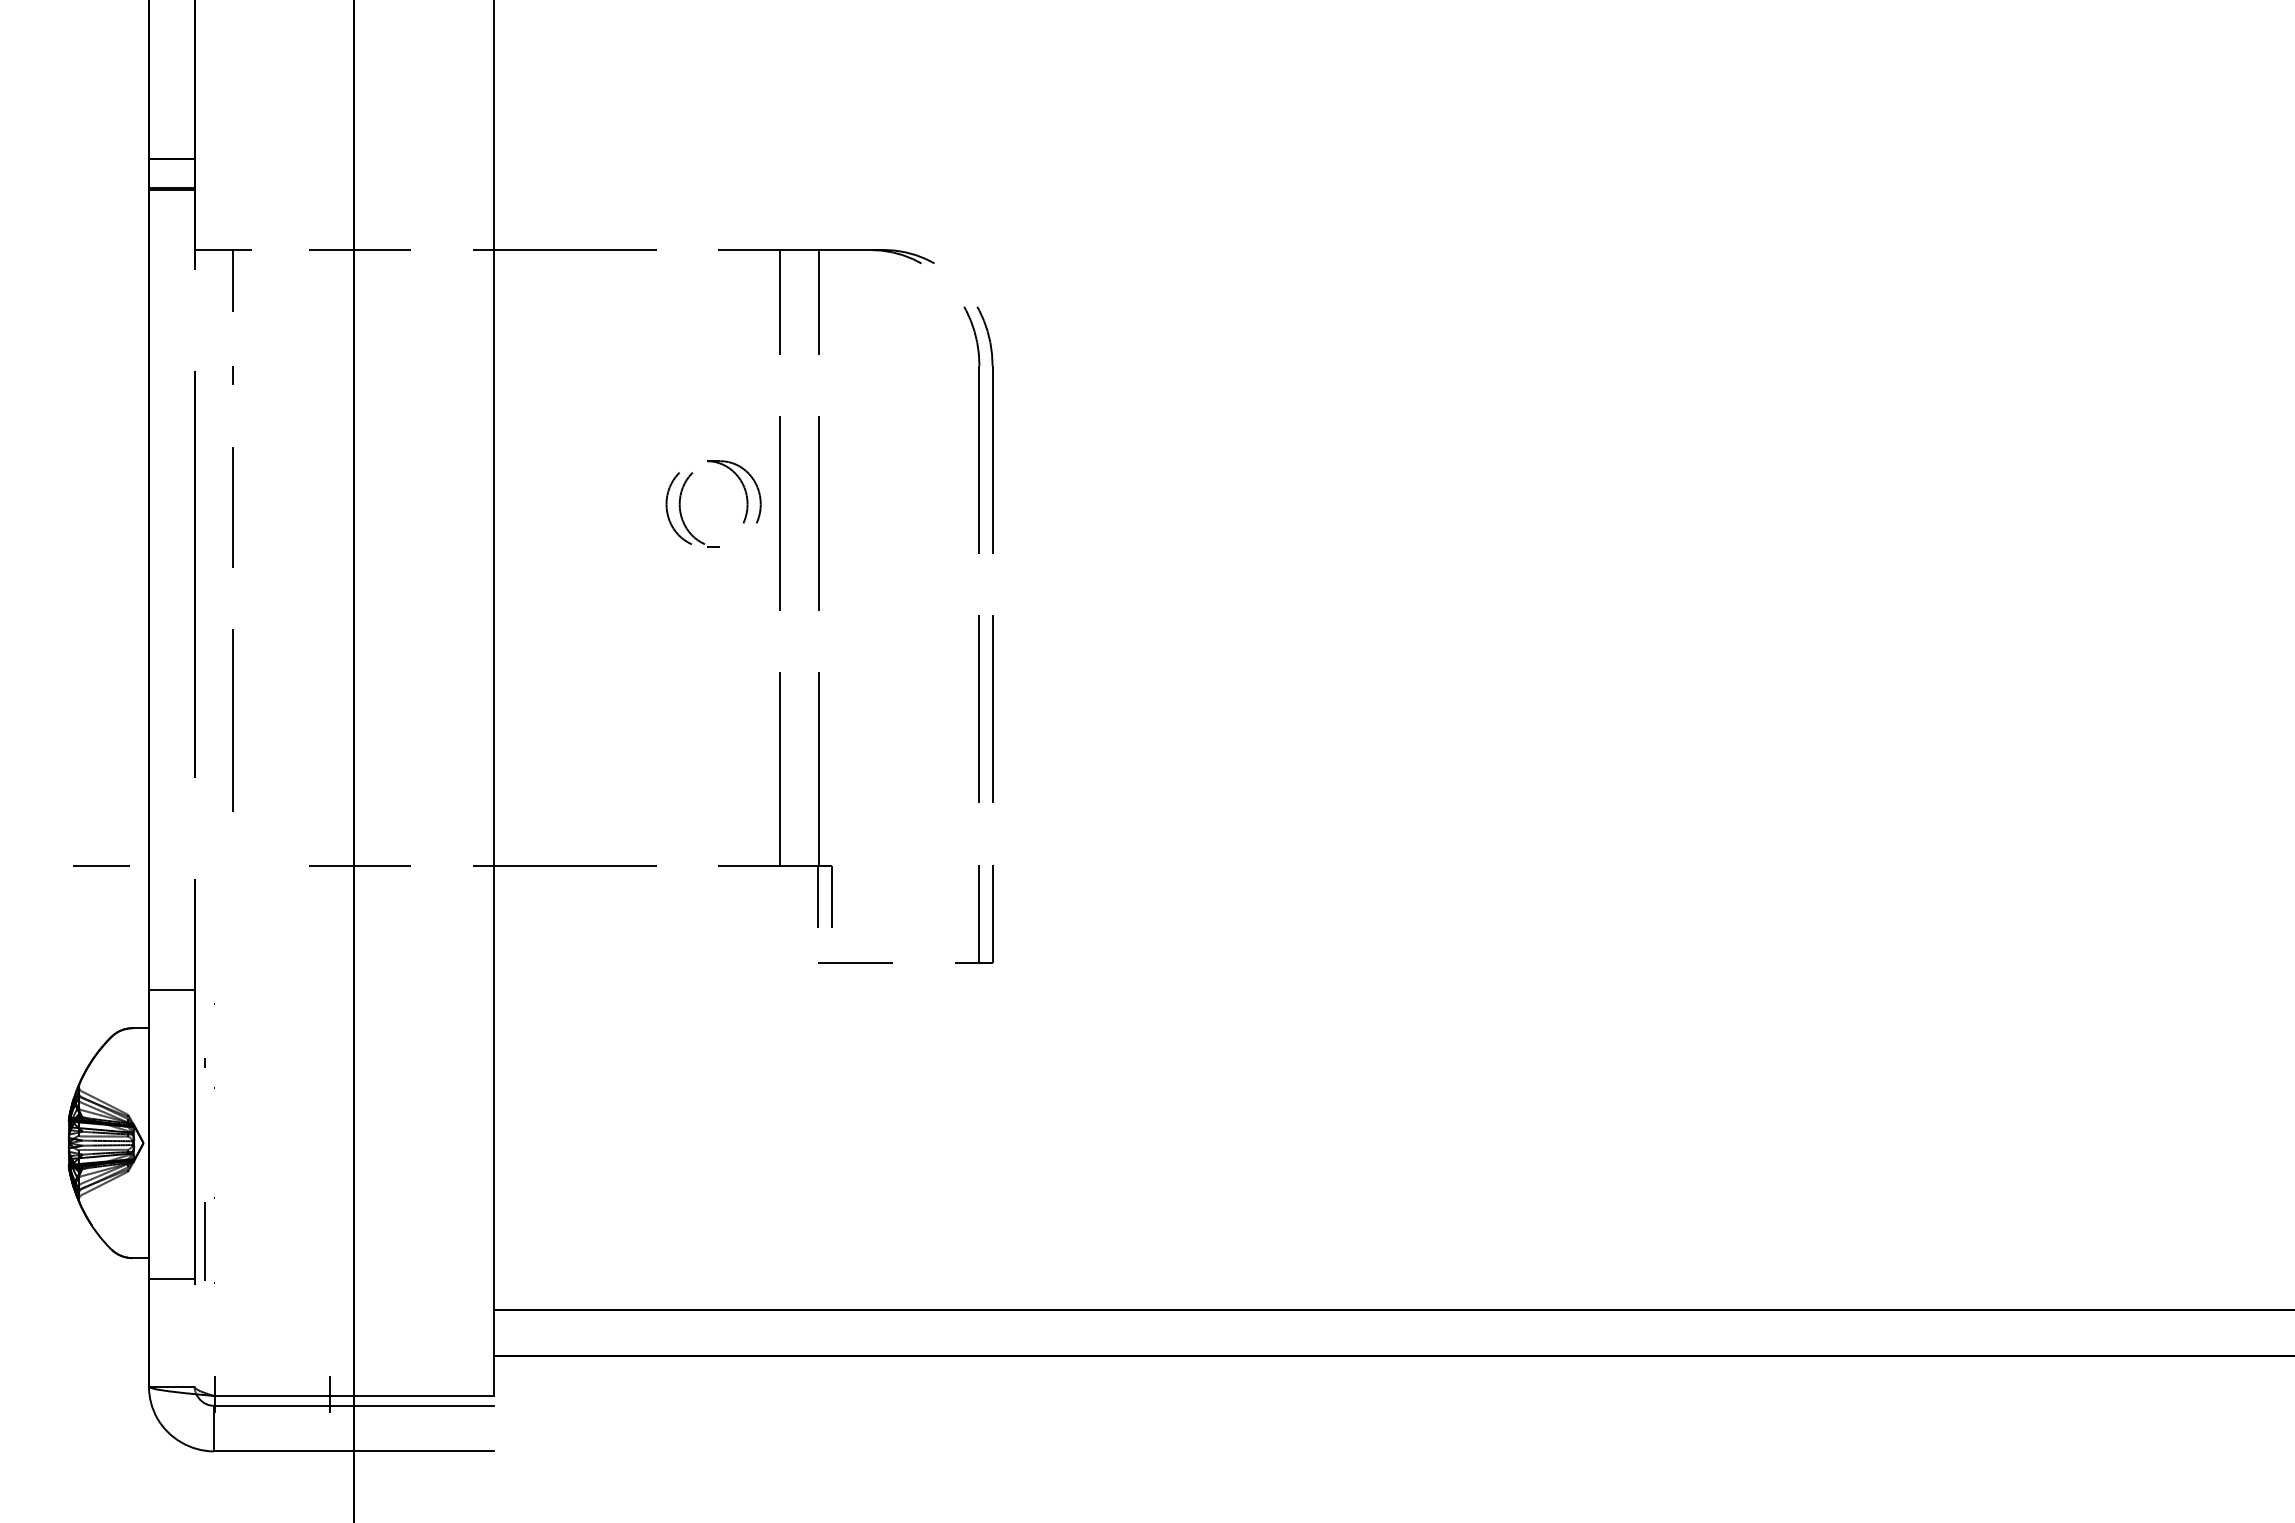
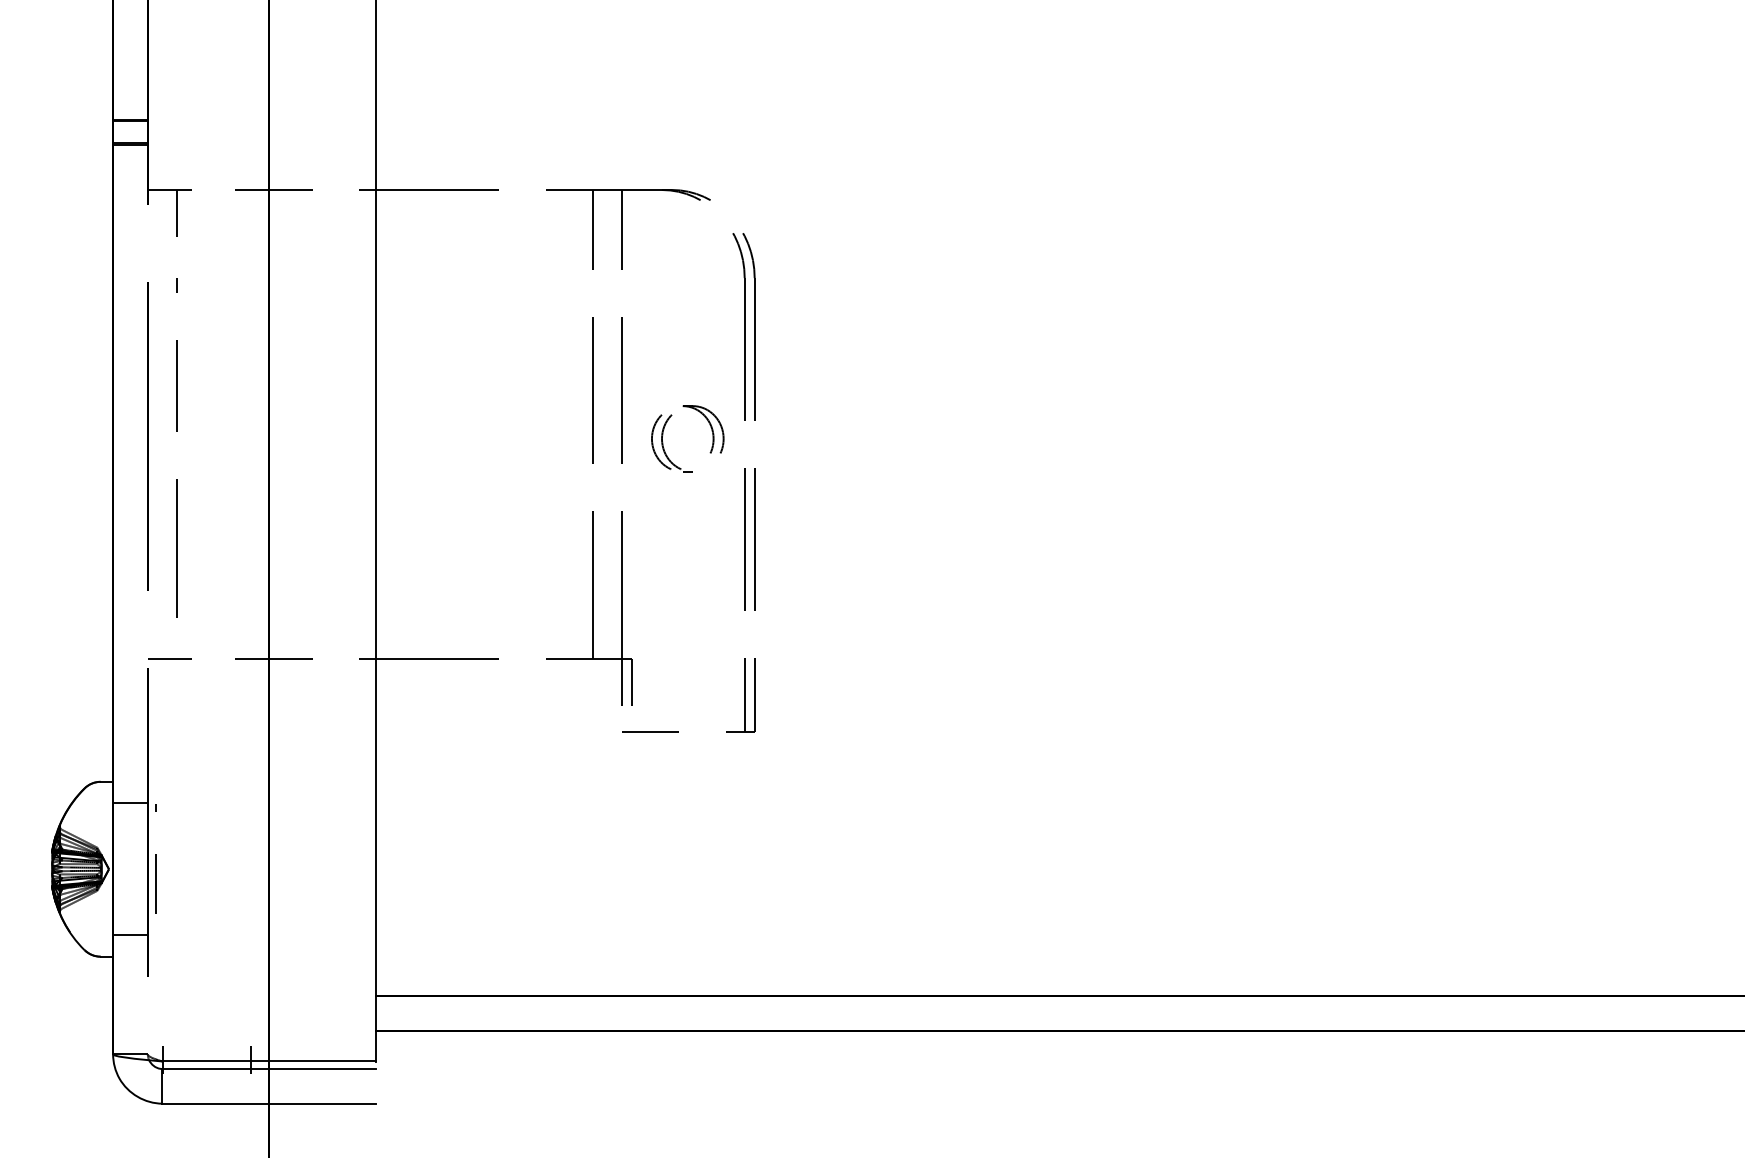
part: (681, 497) -> (663, 433), moved
line: (101, 865) -> (169, 658), moved
line: (171, 989) -> (130, 803), moved
line: (204, 1241) -> (155, 883), moved
line: (171, 1278) -> (130, 934), moved

